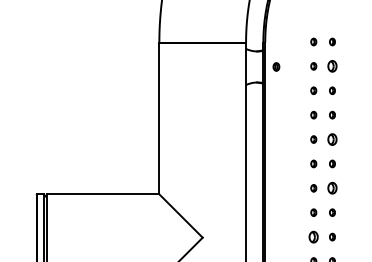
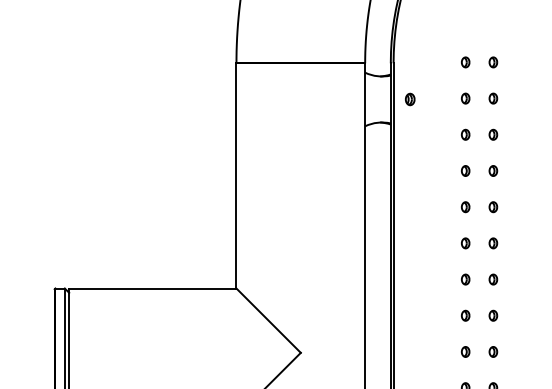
part: (332, 66) -> (493, 98), size x0.62
part: (332, 139) -> (493, 207), size x0.62
part: (332, 188) -> (493, 279), size x0.62
part: (313, 236) -> (465, 351), size x0.62

